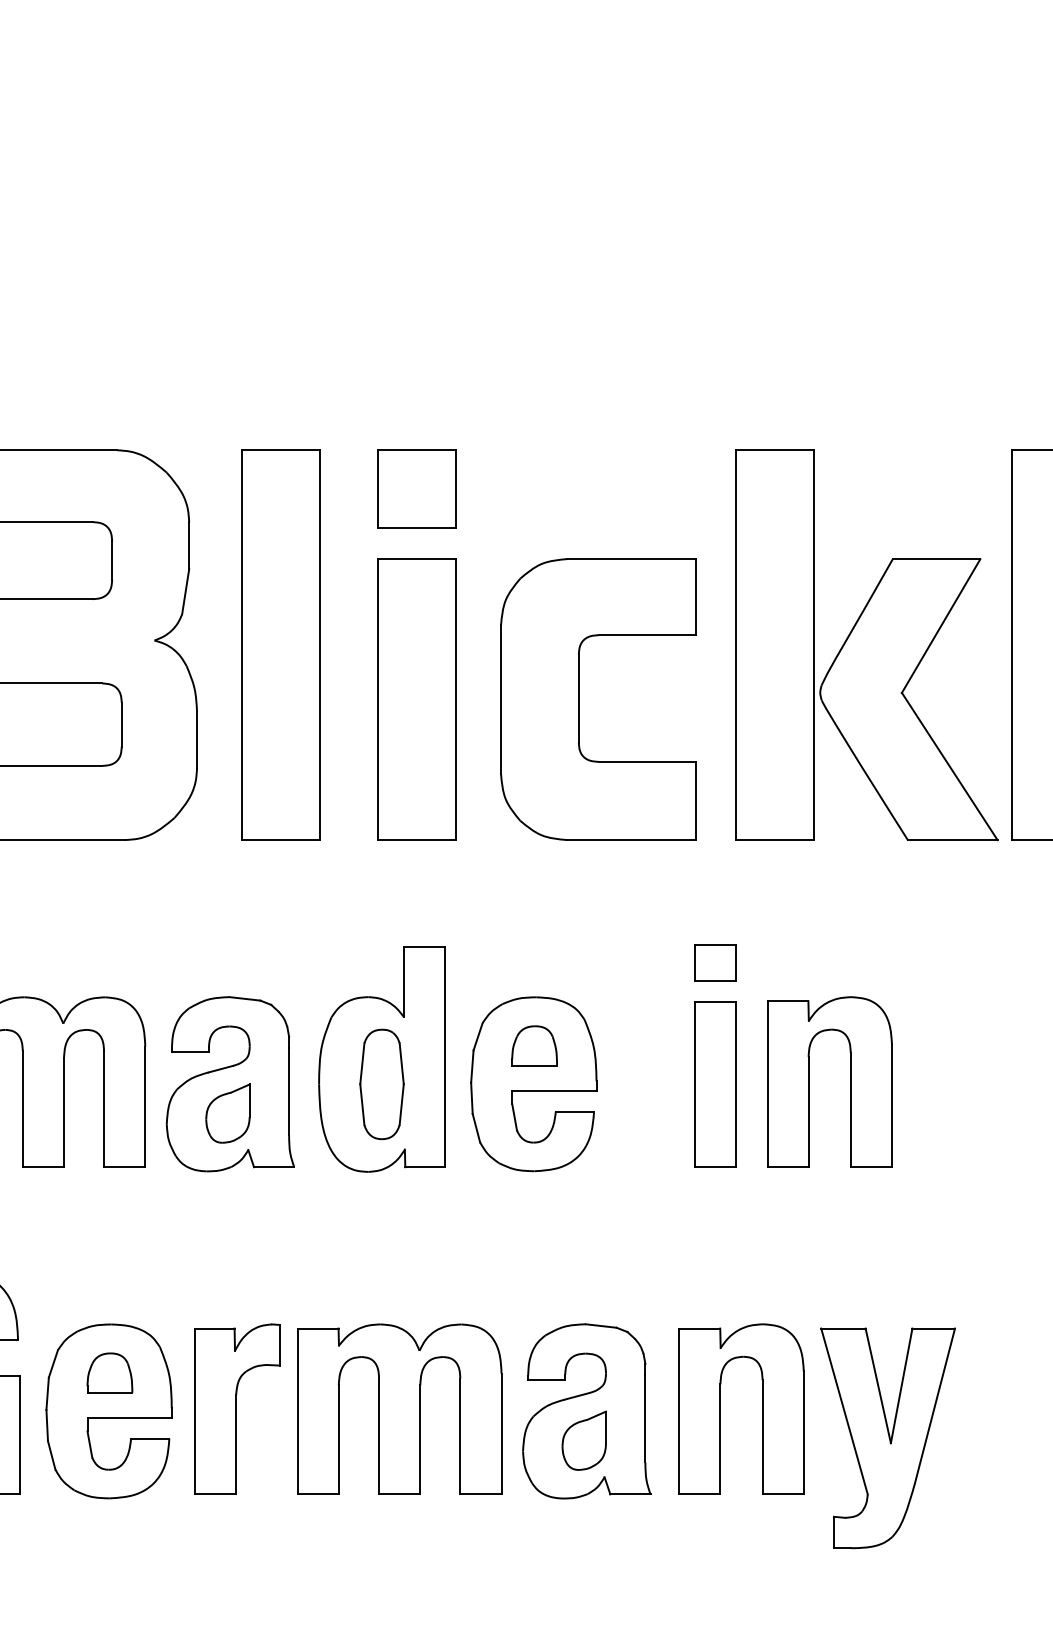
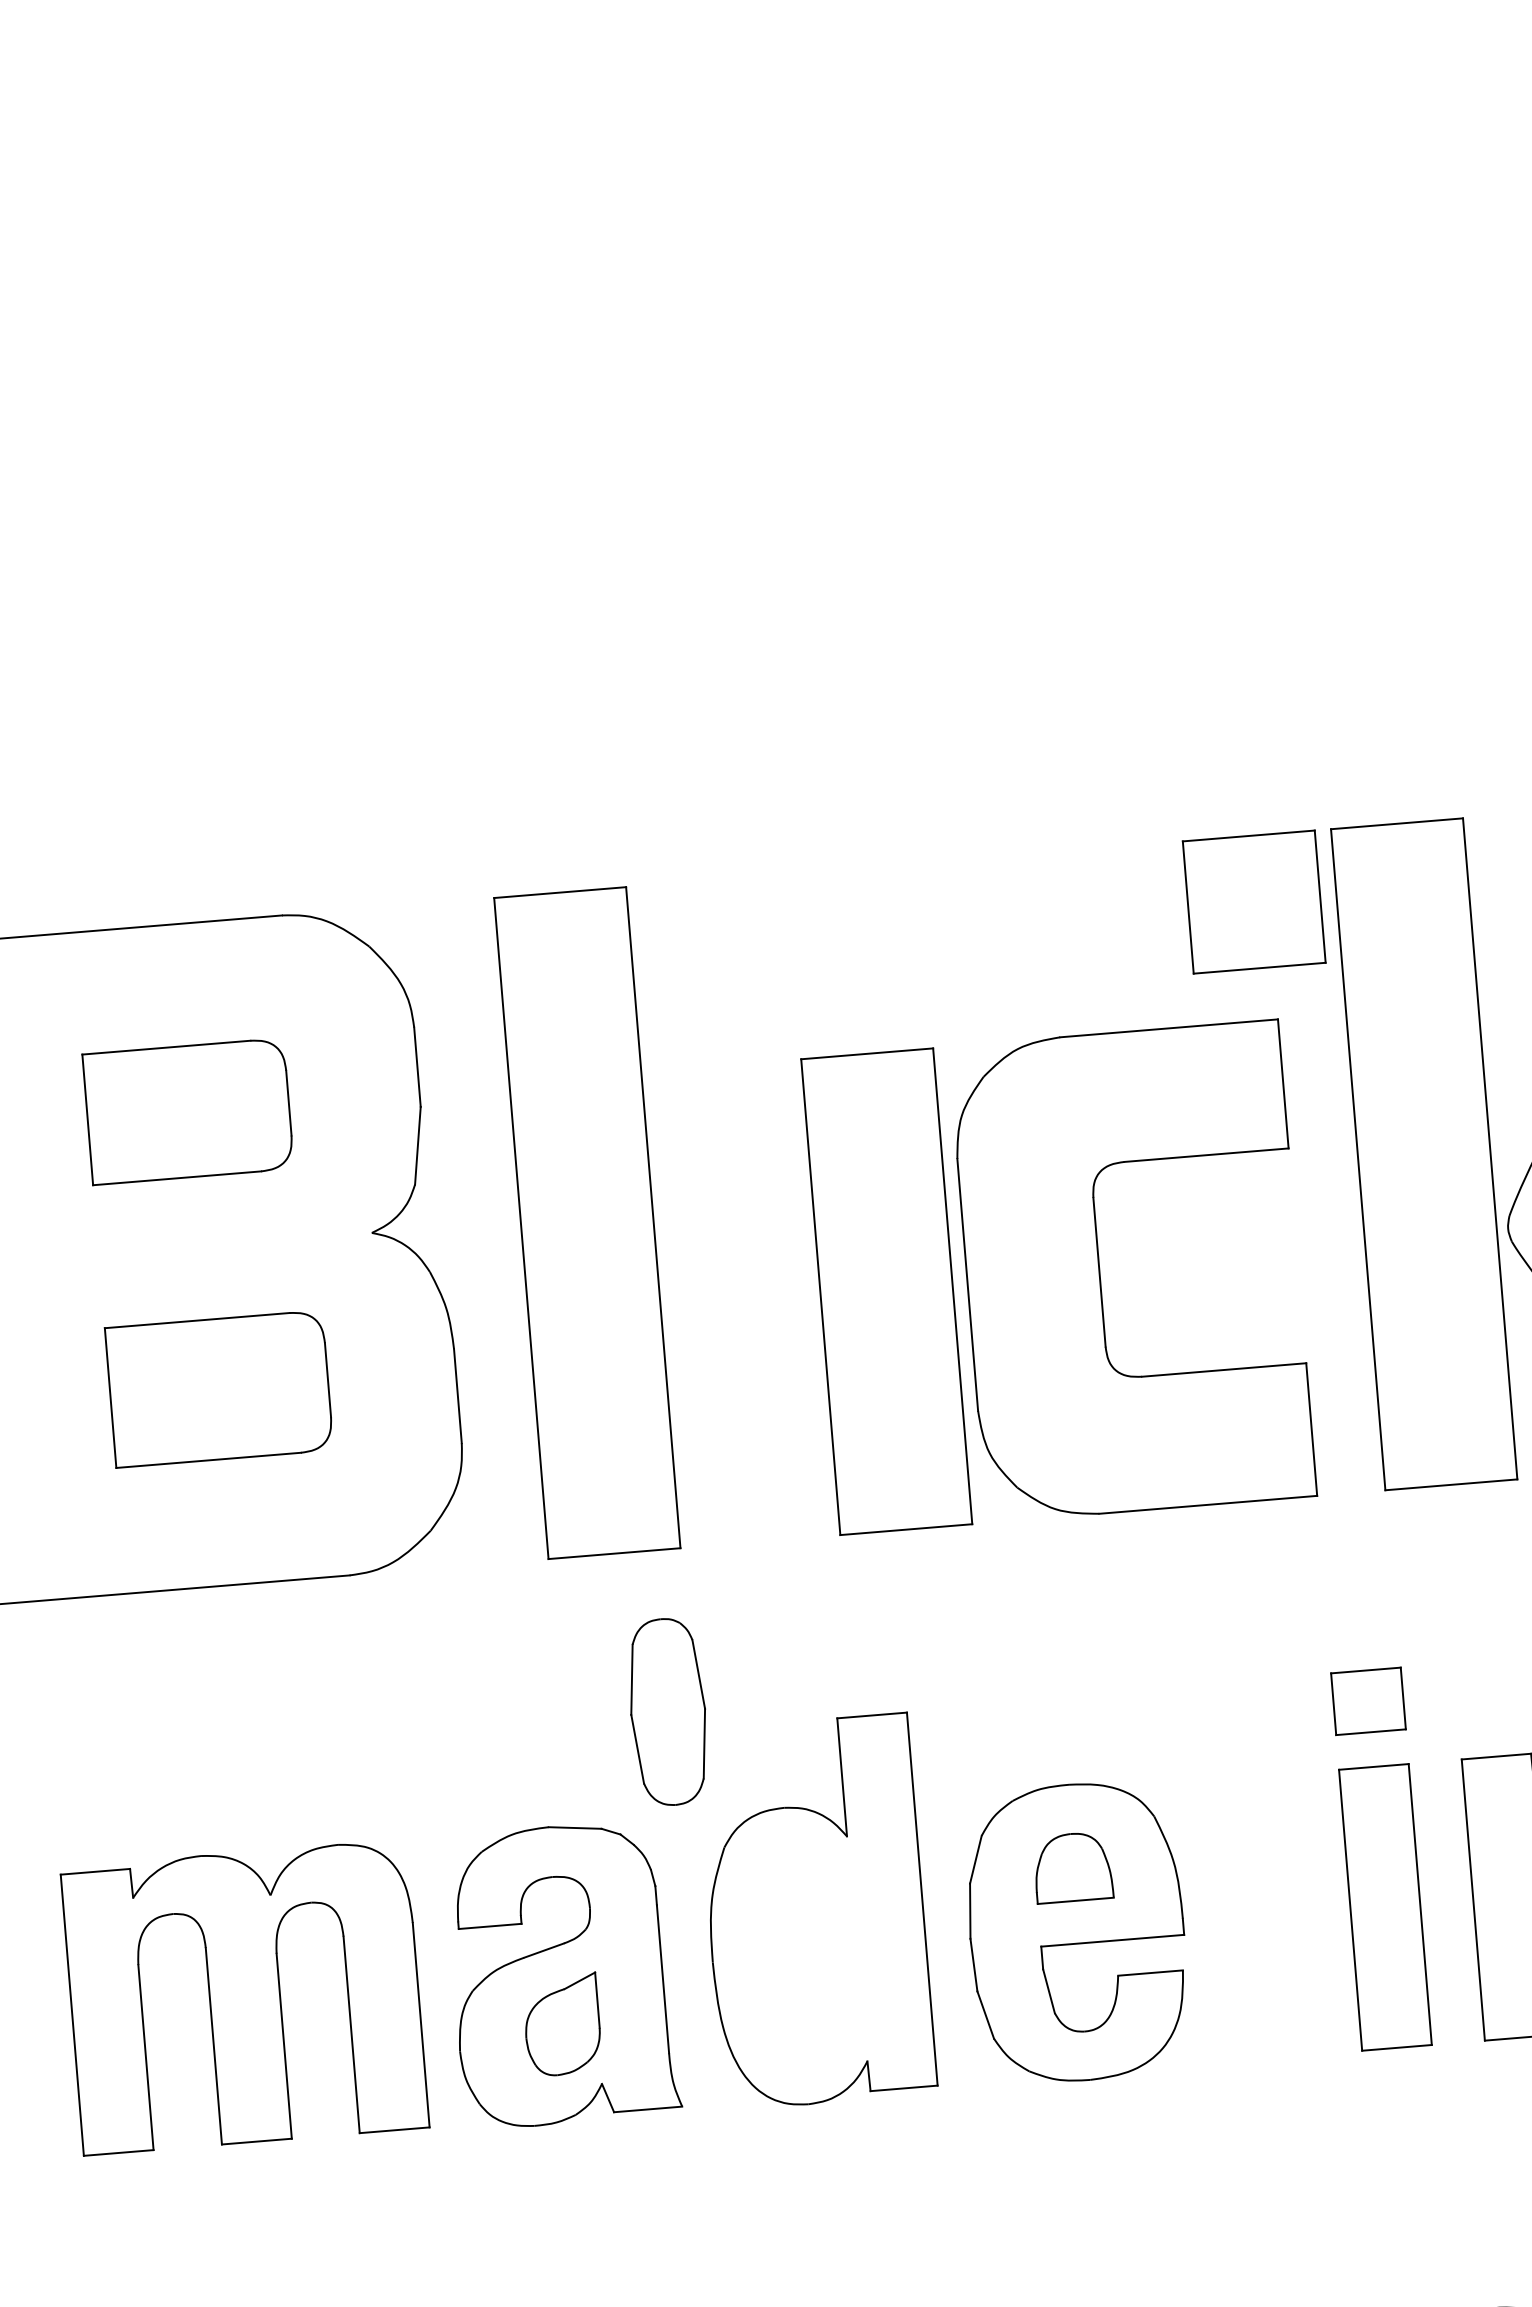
part: (416, 488) -> (1252, 900), moved
part: (416, 699) -> (885, 1291), moved
part: (381, 1084) -> (667, 1712), moved

